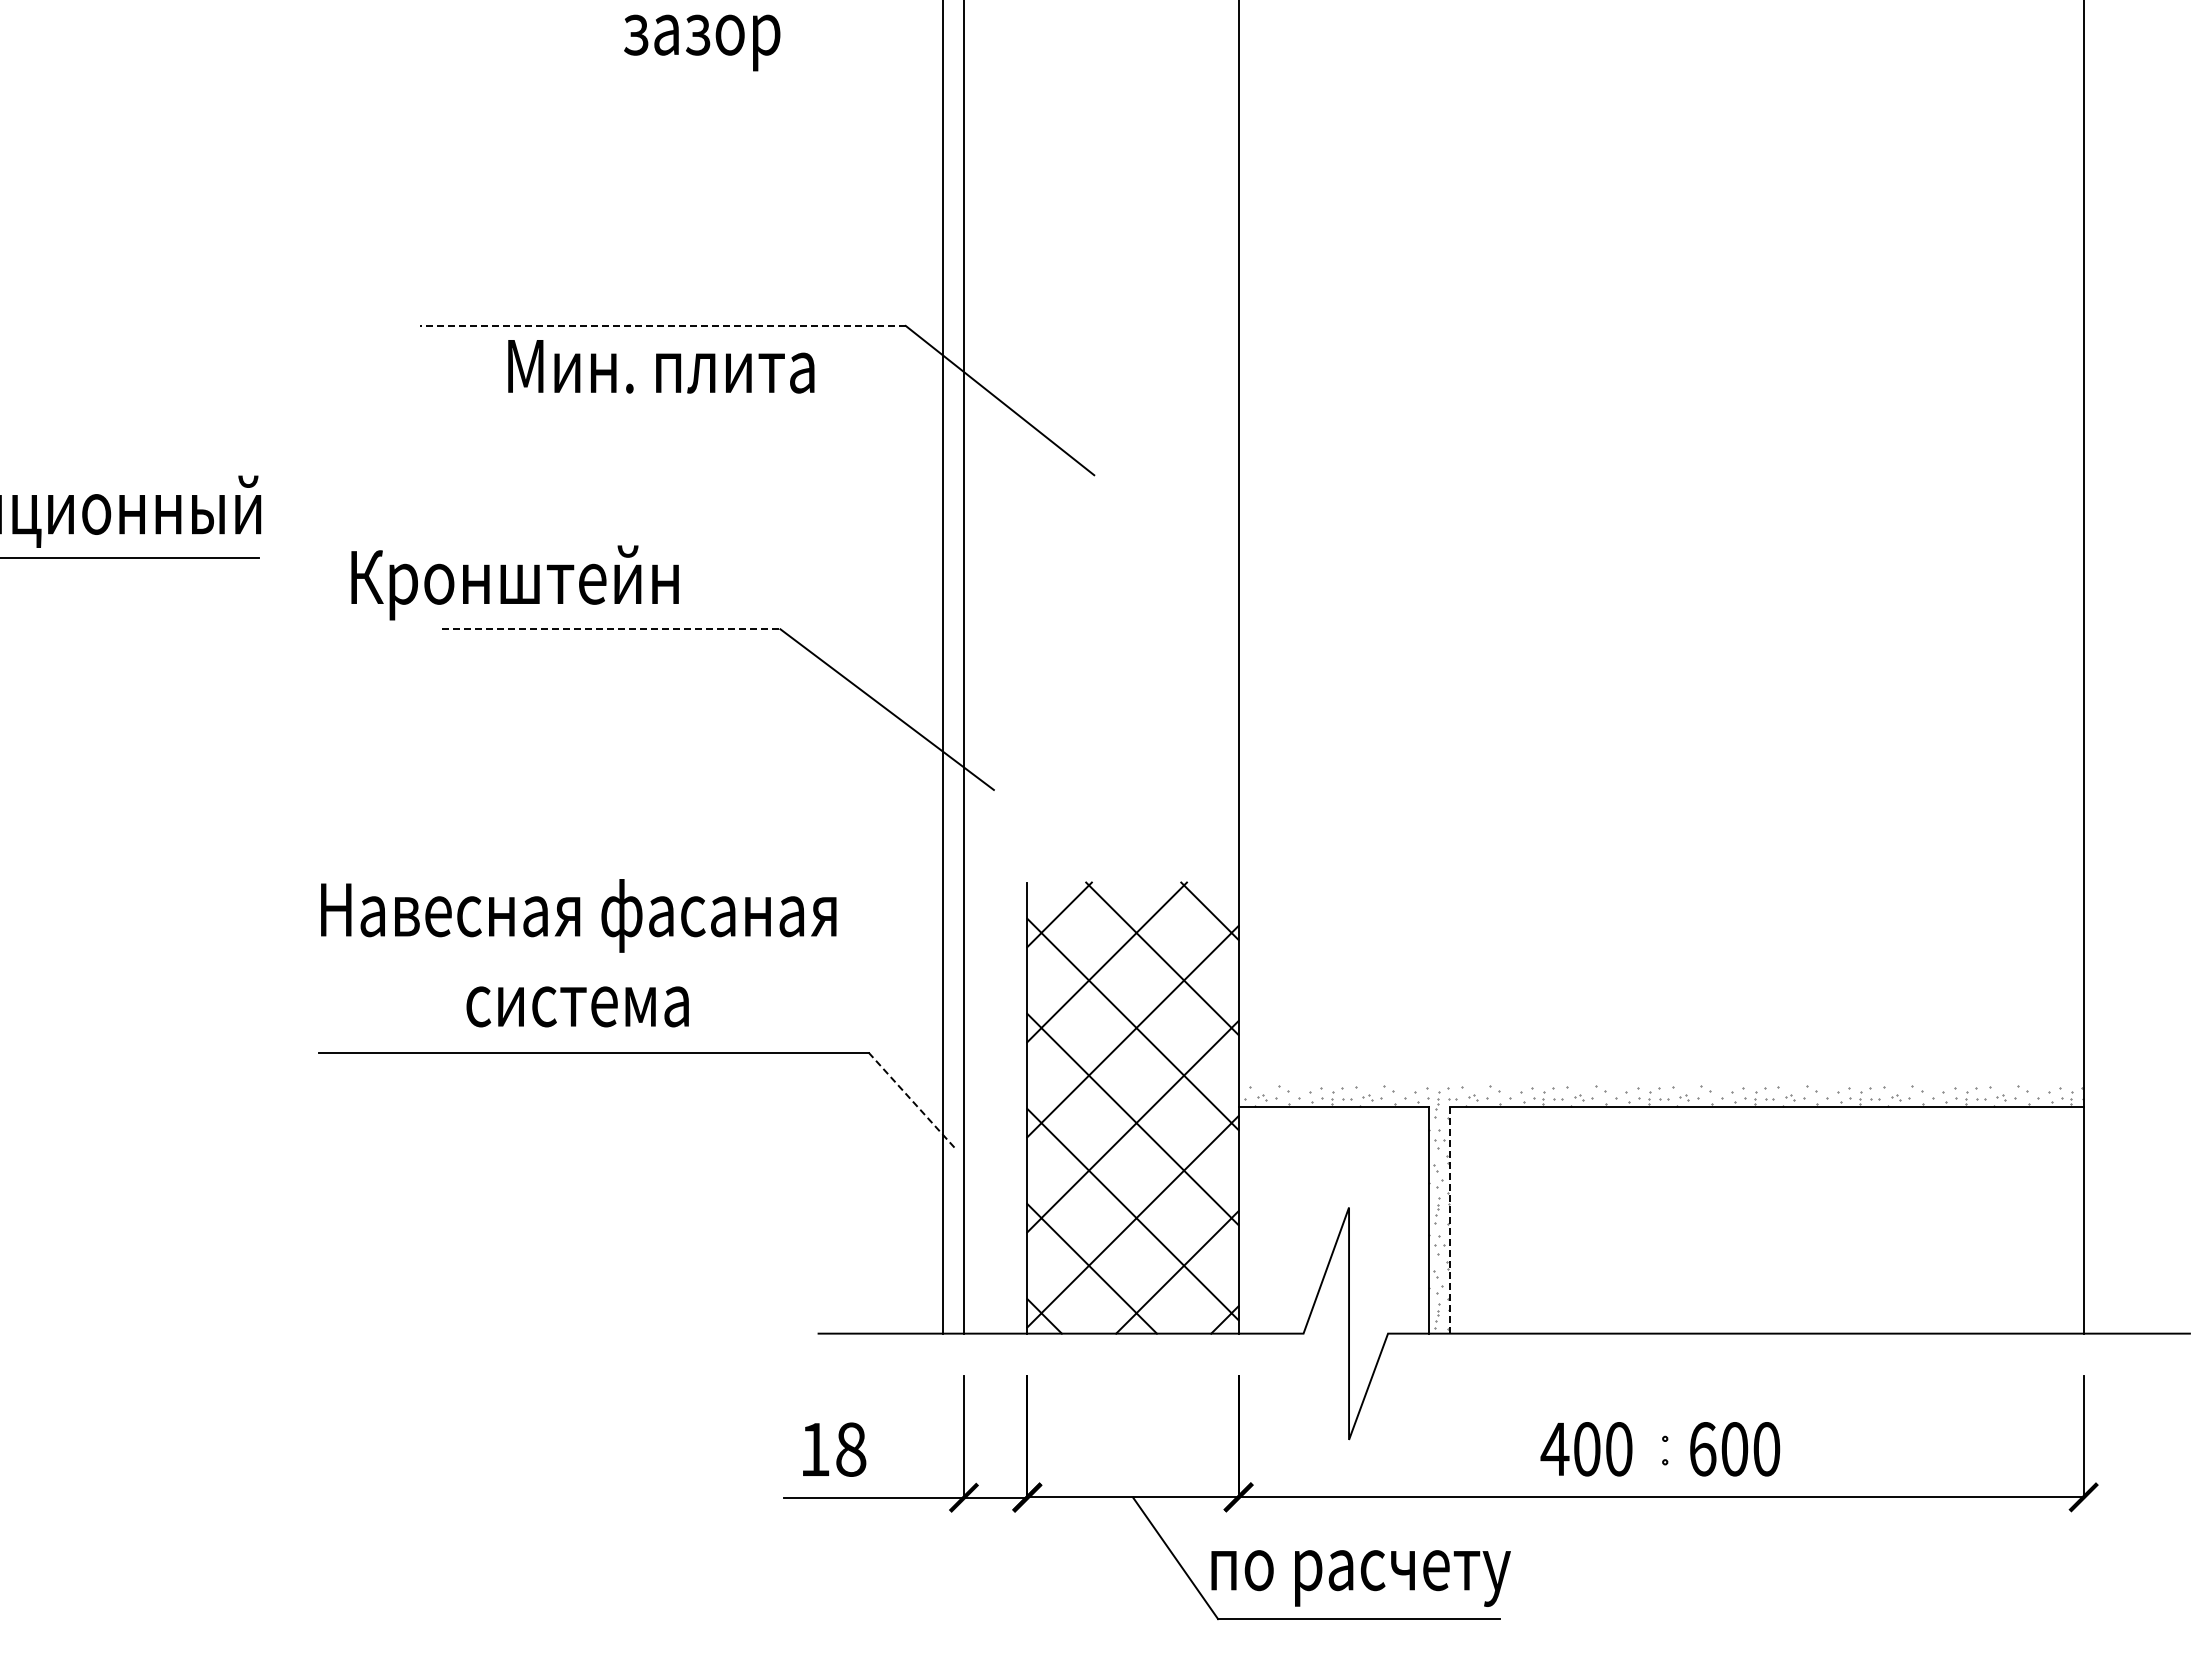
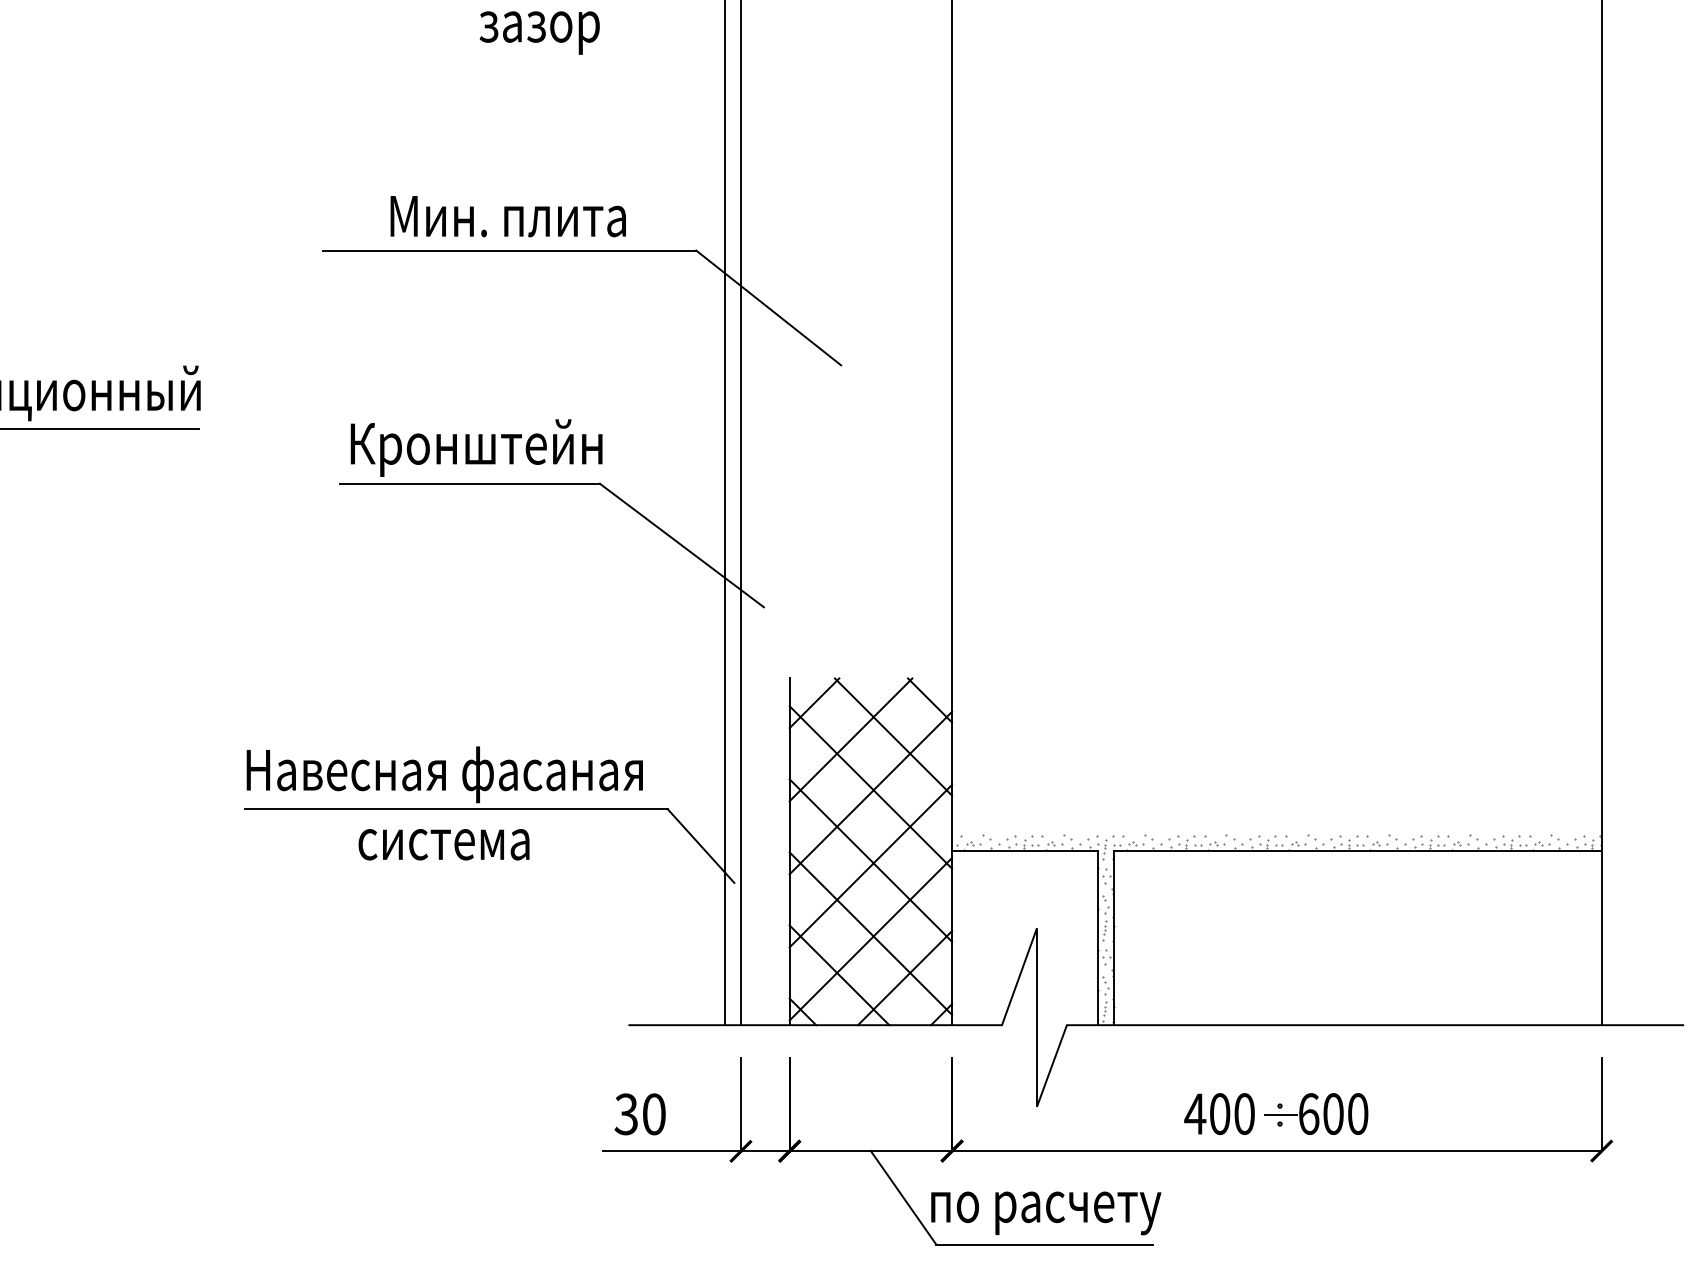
line: (662, 325) -> (509, 250), dashed -> solid
text: (661, 366) -> (508, 216), moved
text: (514, 582) -> (476, 447), moved
line: (611, 629) -> (470, 483), dashed -> solid
text: (578, 953) -> (444, 803), moved
line: (912, 1100) -> (701, 845), dashed -> solid
line: (1449, 1220) -> (1114, 938), dashed -> solid
text: (832, 1449) -> (639, 1114), 18 -> 30
line: (1666, 1450) -> (1281, 1115), added

